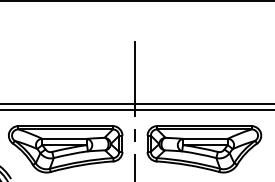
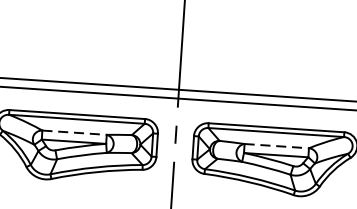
line: (65, 138) -> (75, 132), solid -> dashed
line: (205, 138) -> (276, 145), solid -> dashed

